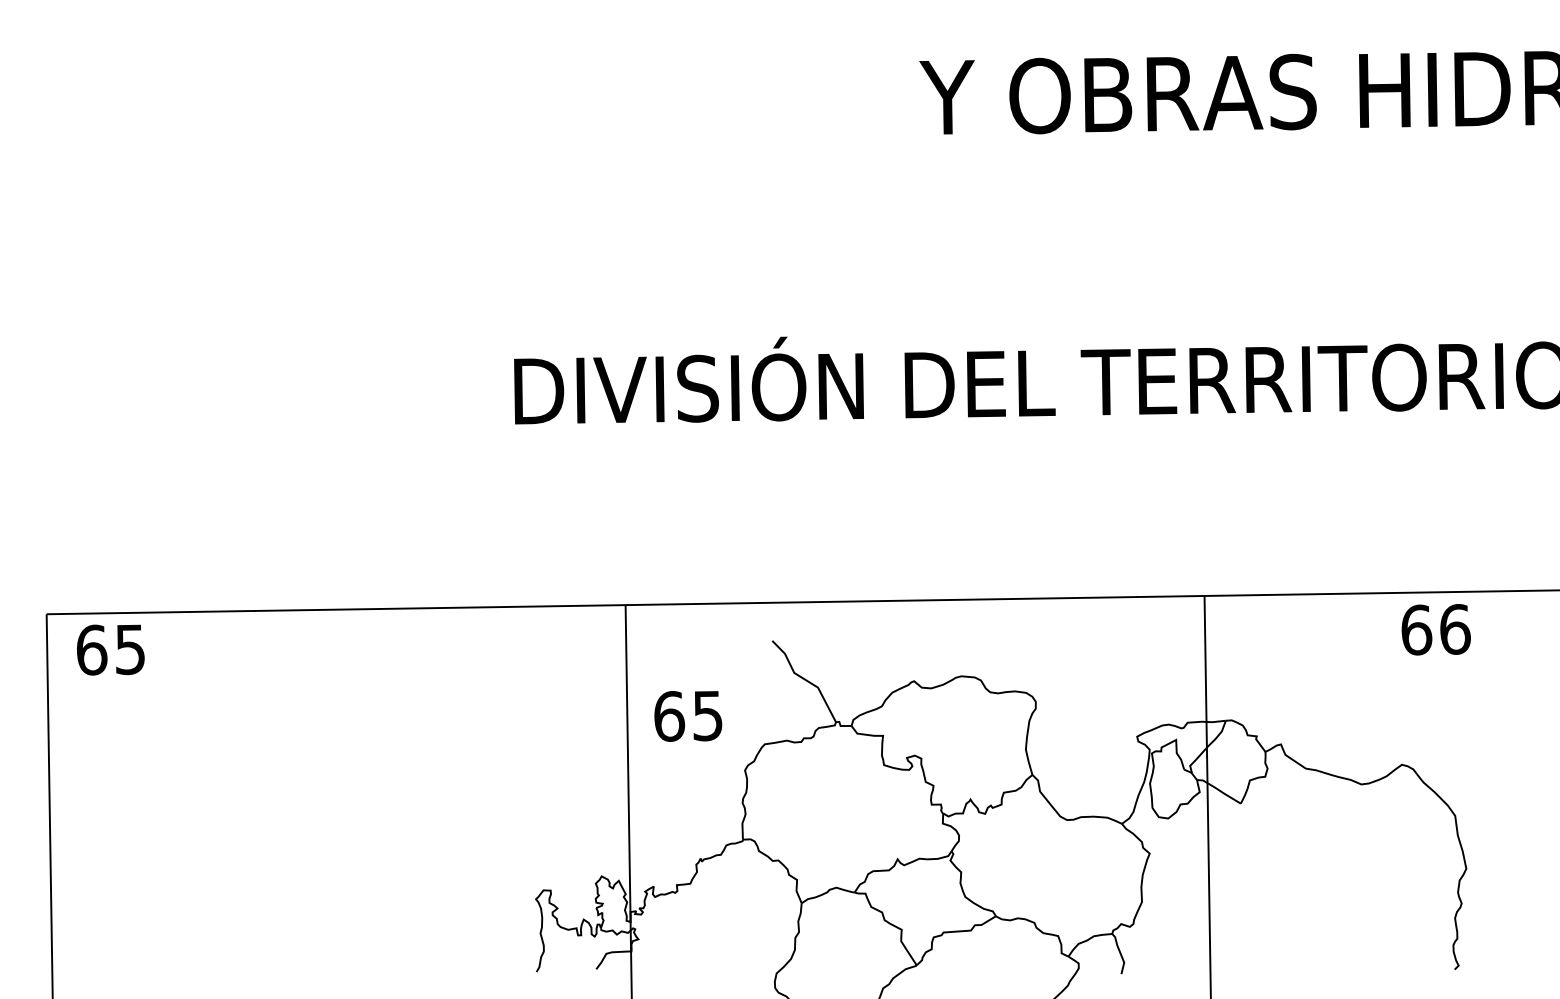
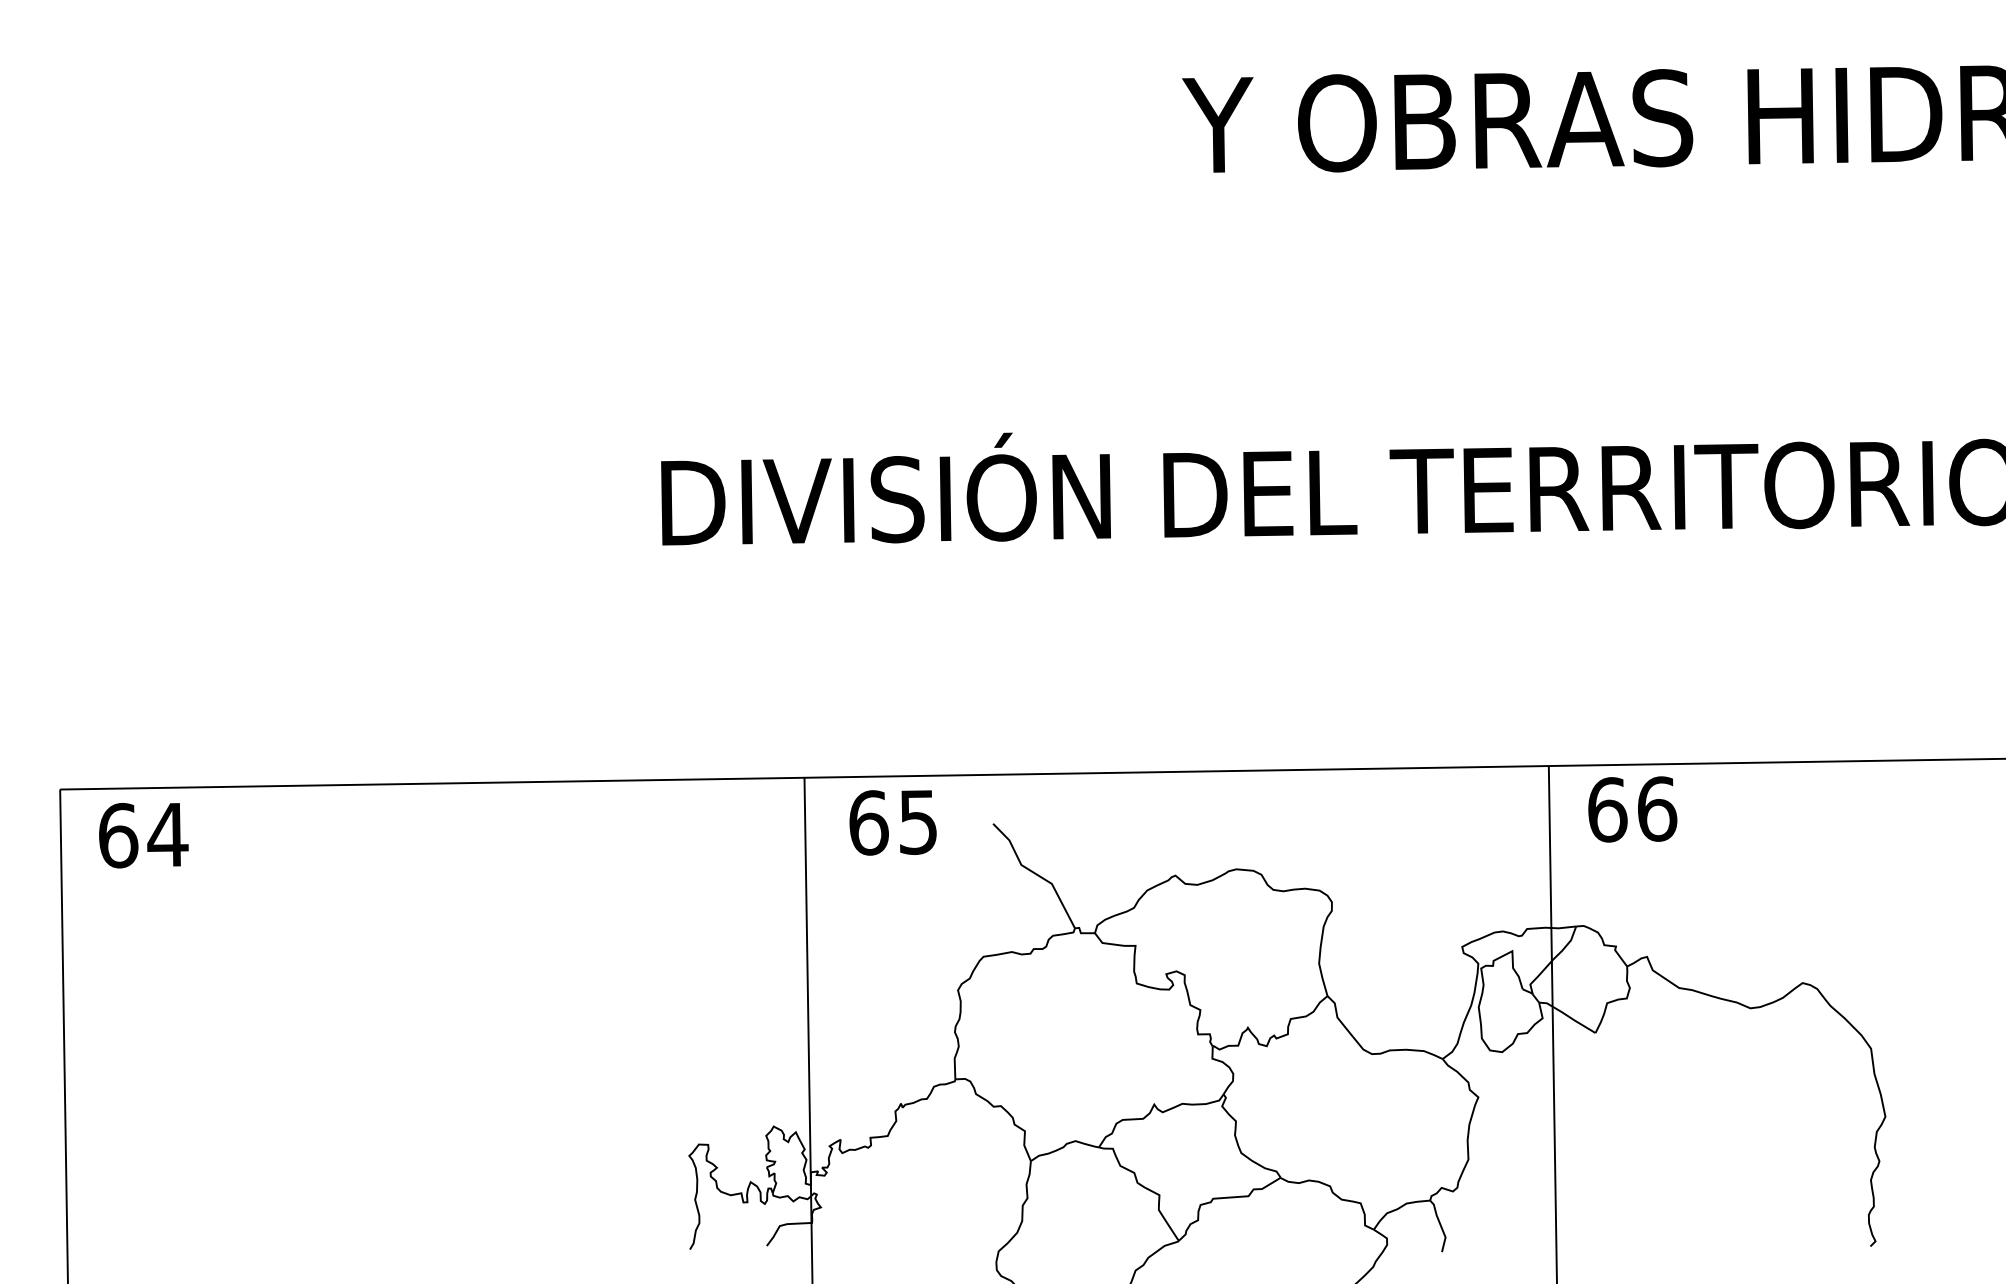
text: (1436, 629) -> (1632, 809), moved
text: (130, 650) -> (167, 835), 65 -> 64
text: (687, 716) -> (892, 822), moved

